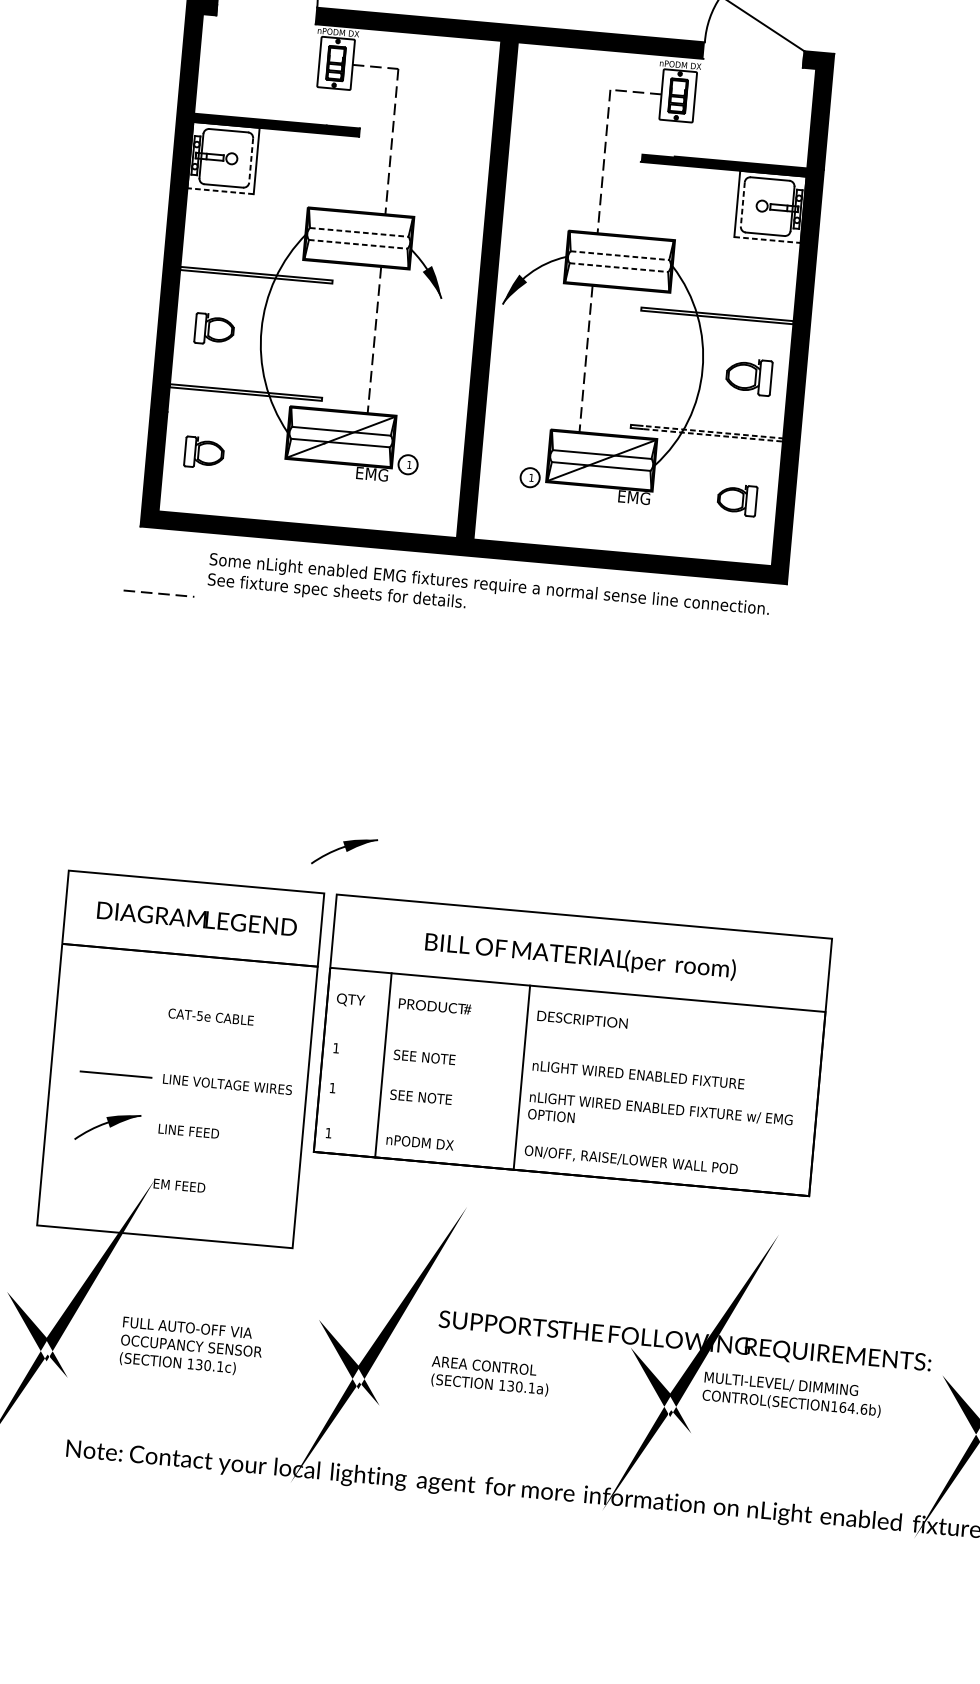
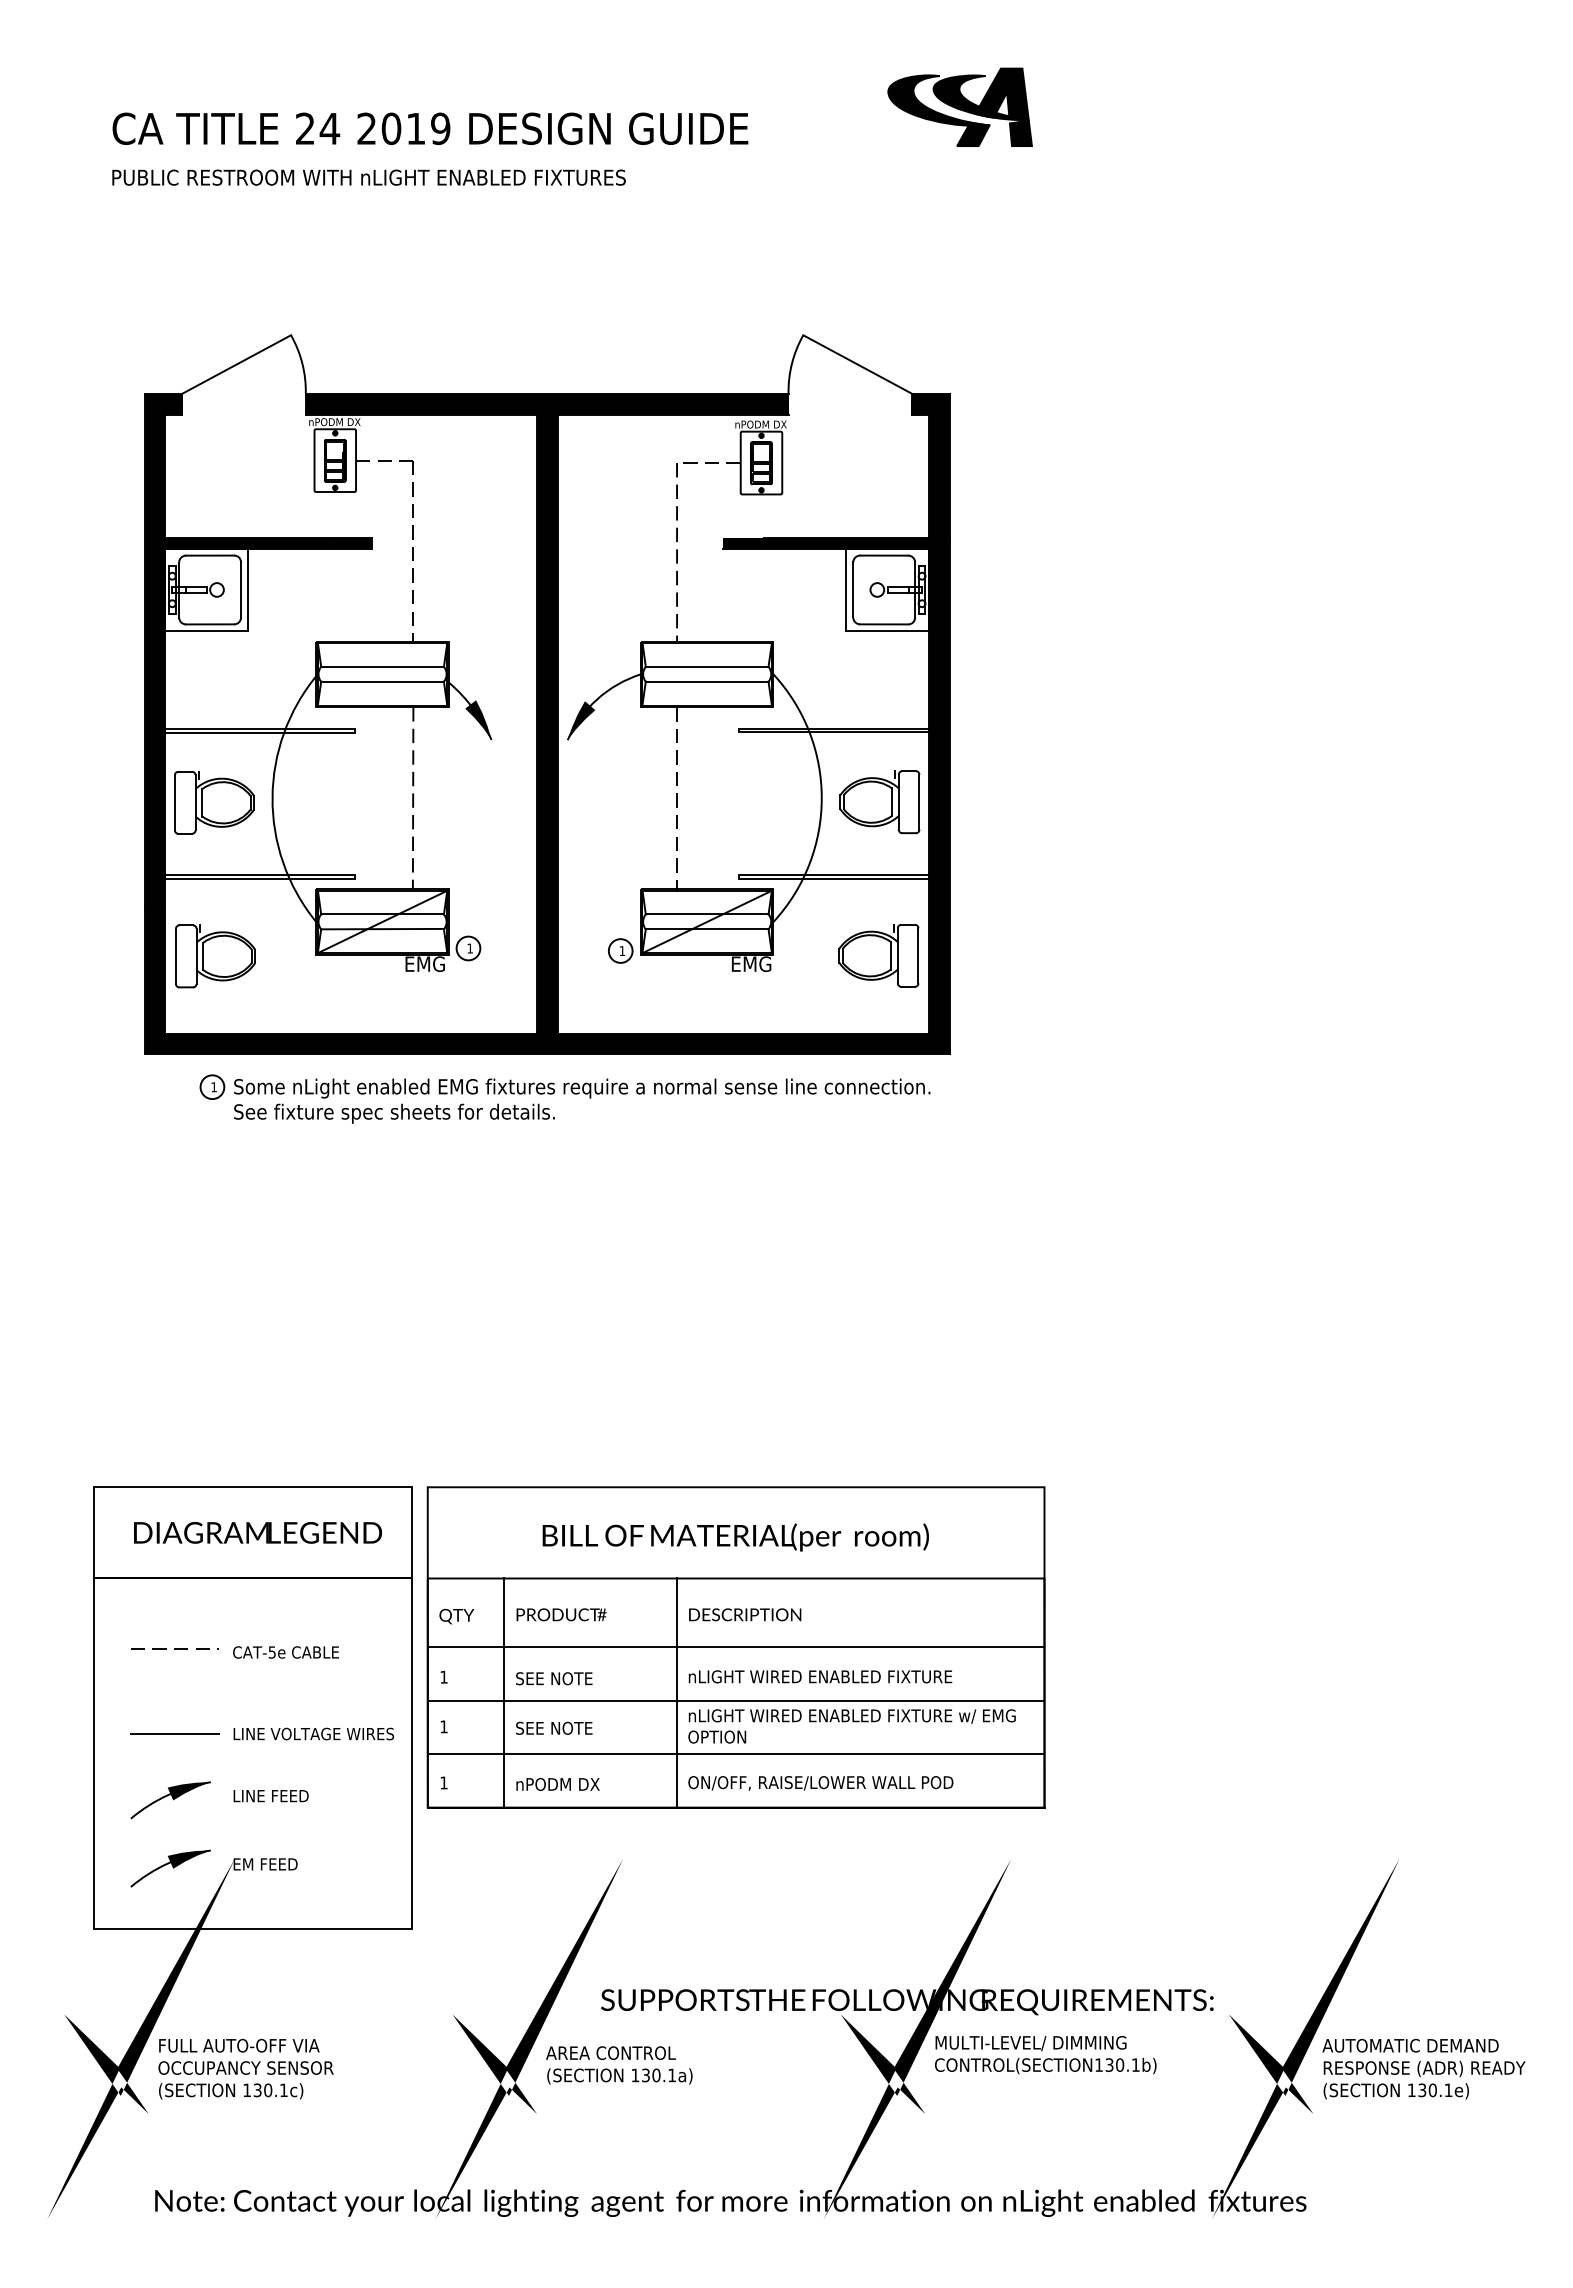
line: (251, 160) -> (241, 589), dashed -> solid
line: (220, 191) -> (206, 631), dashed -> solid
line: (743, 204) -> (853, 589), dashed -> solid
line: (360, 232) -> (383, 666), dashed -> solid
line: (768, 240) -> (888, 631), dashed -> solid
line: (358, 244) -> (383, 681), dashed -> solid
line: (620, 255) -> (707, 666), dashed -> solid
line: (619, 267) -> (707, 681), dashed -> solid
part: (214, 329) -> (214, 802), size x1.67
part: (748, 376) -> (879, 802), size x1.43
line: (782, 439) -> (928, 875), dashed -> solid
part: (204, 453) -> (215, 956), size x1.67
part: (736, 499) -> (878, 955), size x1.67
part: (192, 557) -> (212, 1086), added
line: (158, 593) -> (174, 1648), moved
part: (344, 851) -> (170, 1868), moved
line: (572, 1045) -> (735, 1647), added
line: (568, 1087) -> (735, 1700), added
line: (564, 1131) -> (735, 1754), added
text: (191, 1346) -> (245, 2068), moved
text: (490, 1376) -> (619, 2065), moved
text: (853, 1407) -> (1122, 2064), (SECTION164.6b) -> (SECTION130.1b)

